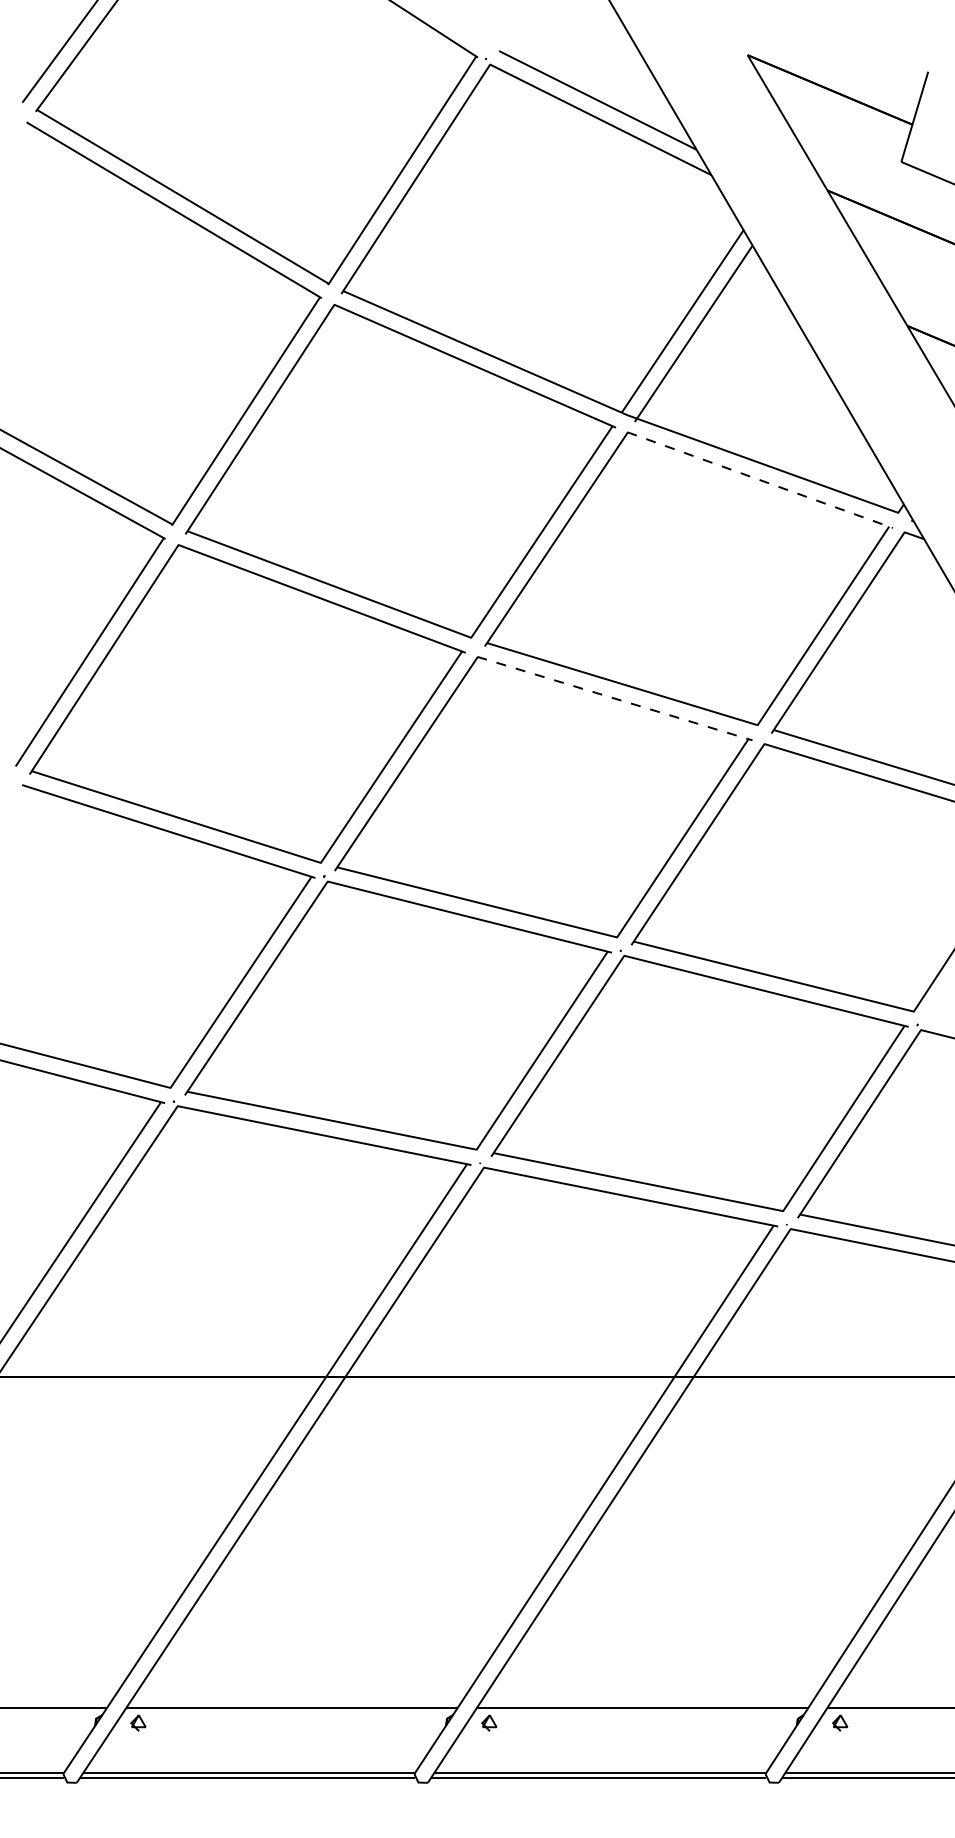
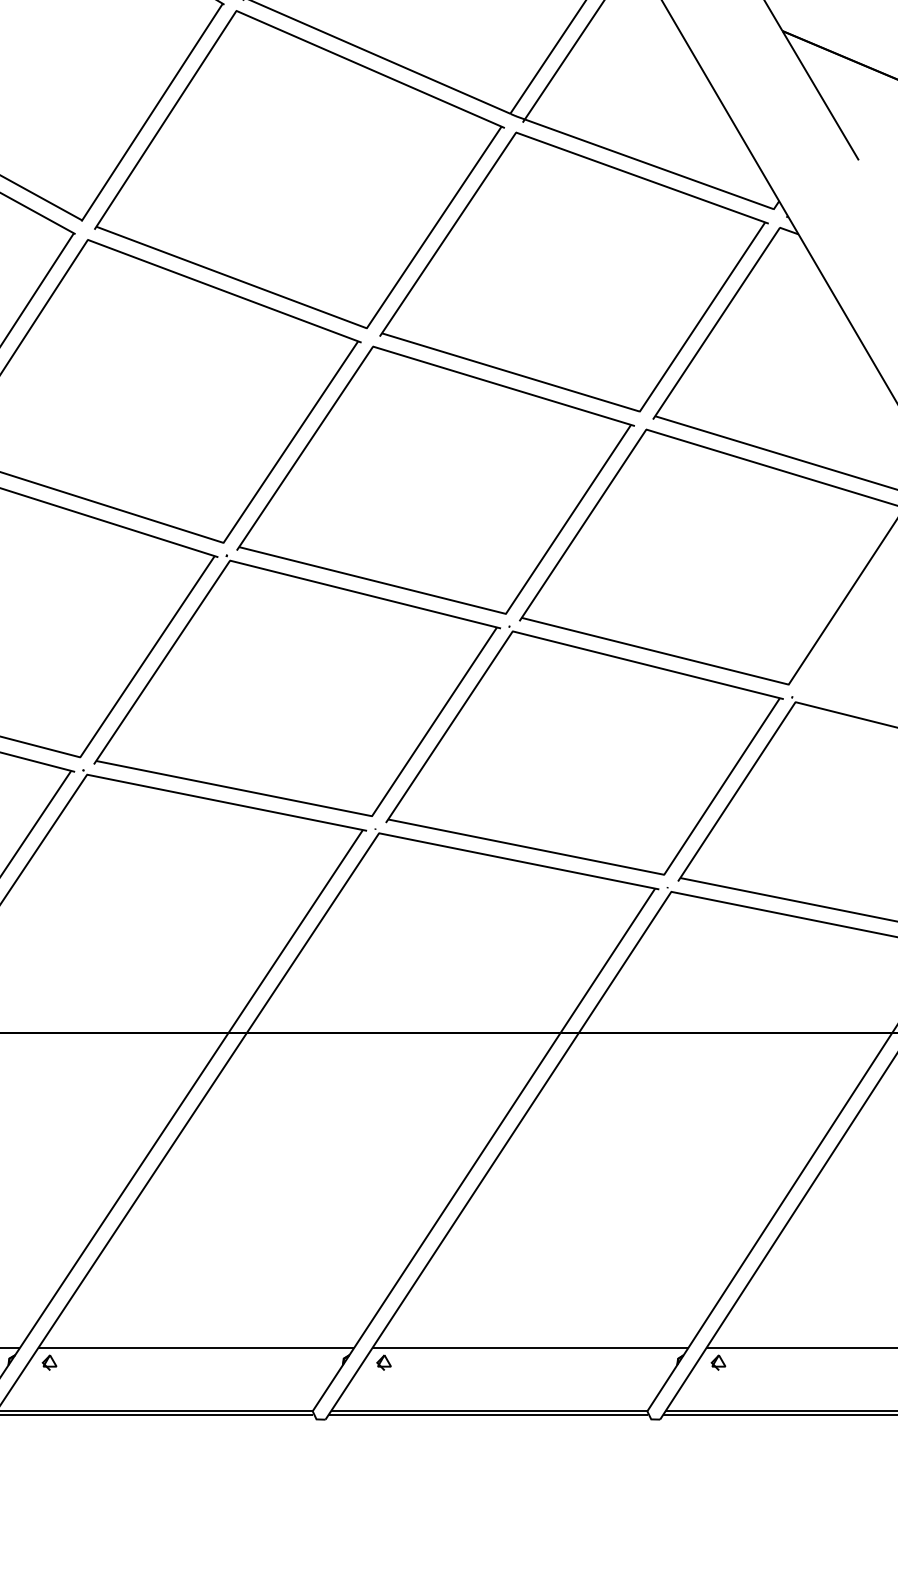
line: (760, 480) -> (642, 178), dashed -> solid
line: (614, 698) -> (503, 386), dashed -> solid

